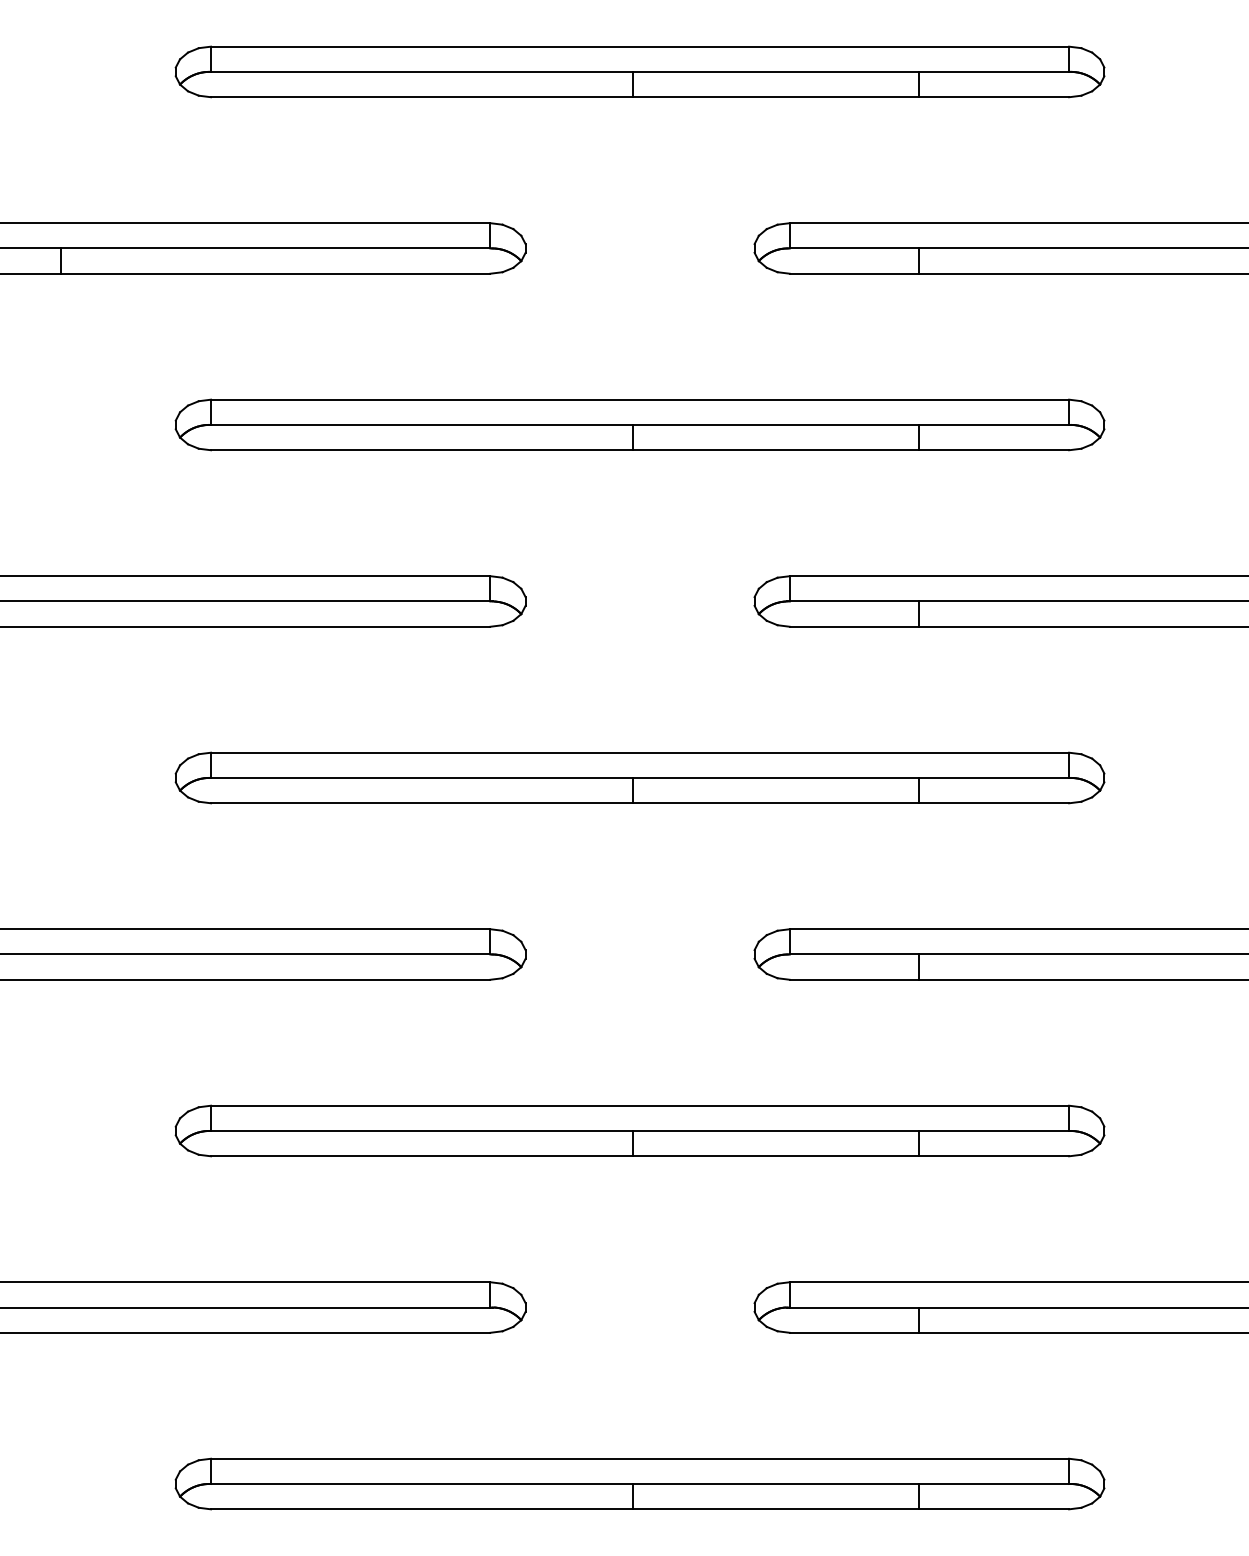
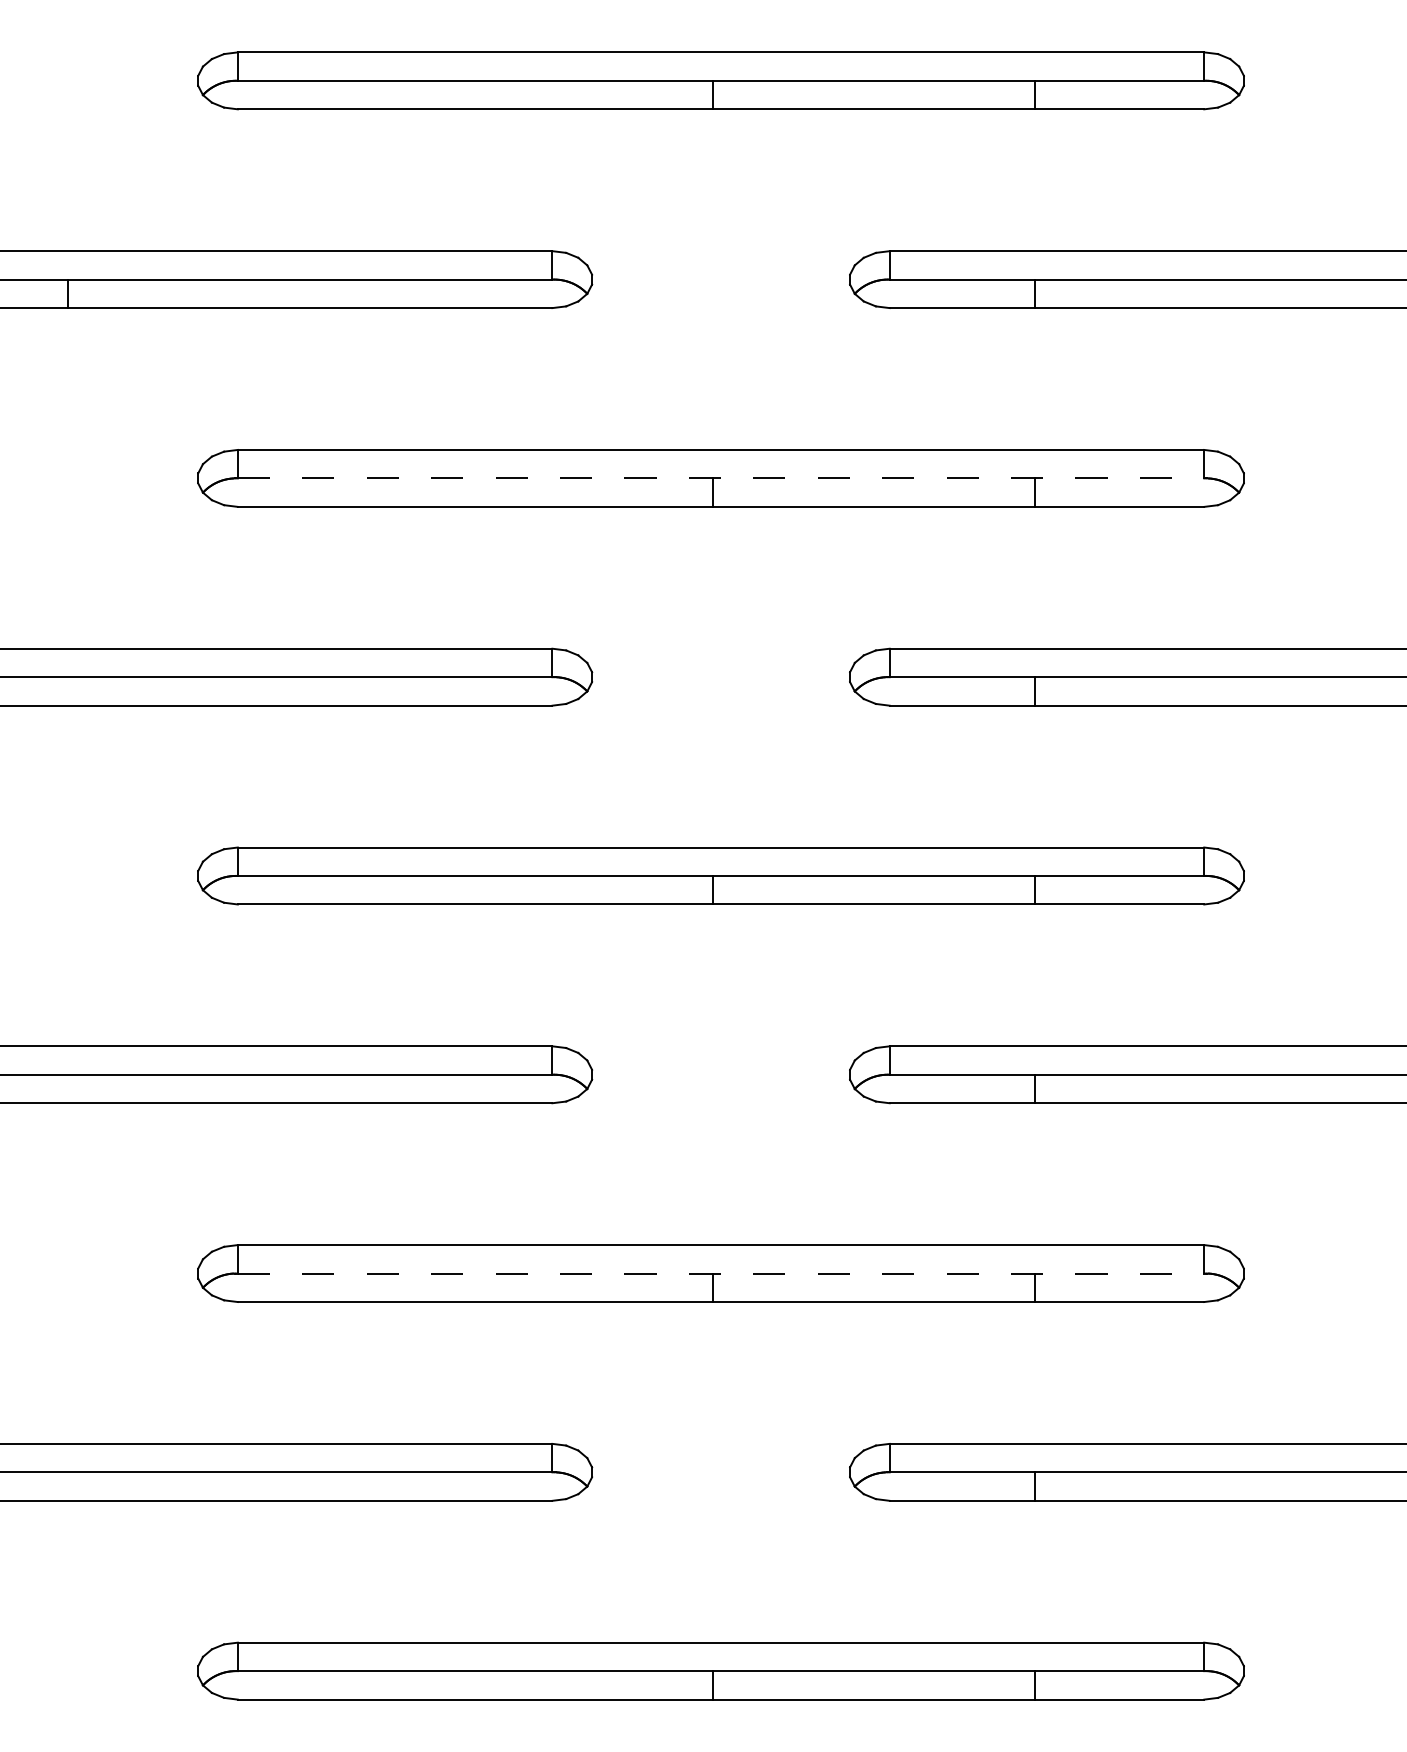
line: (640, 424) -> (721, 477), solid -> dashed
line: (640, 1131) -> (721, 1274), solid -> dashed

